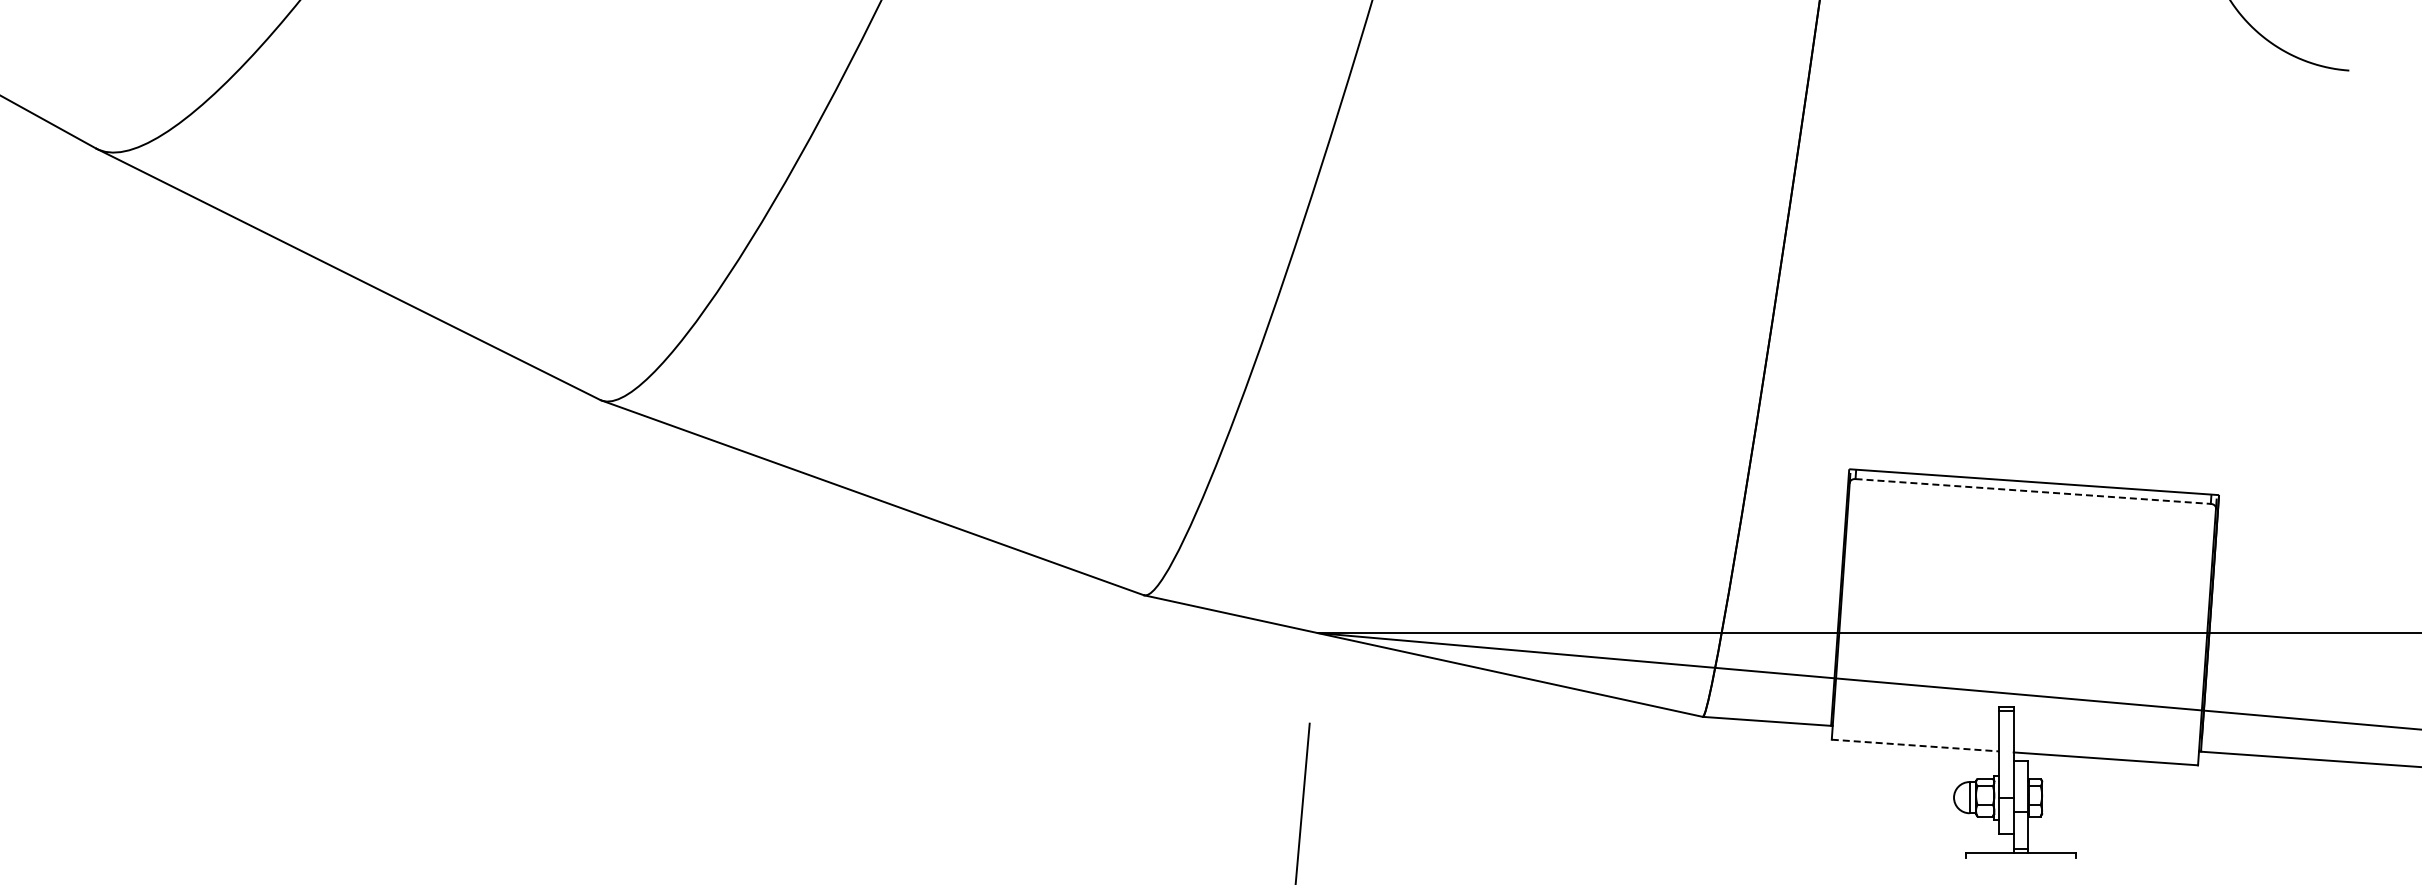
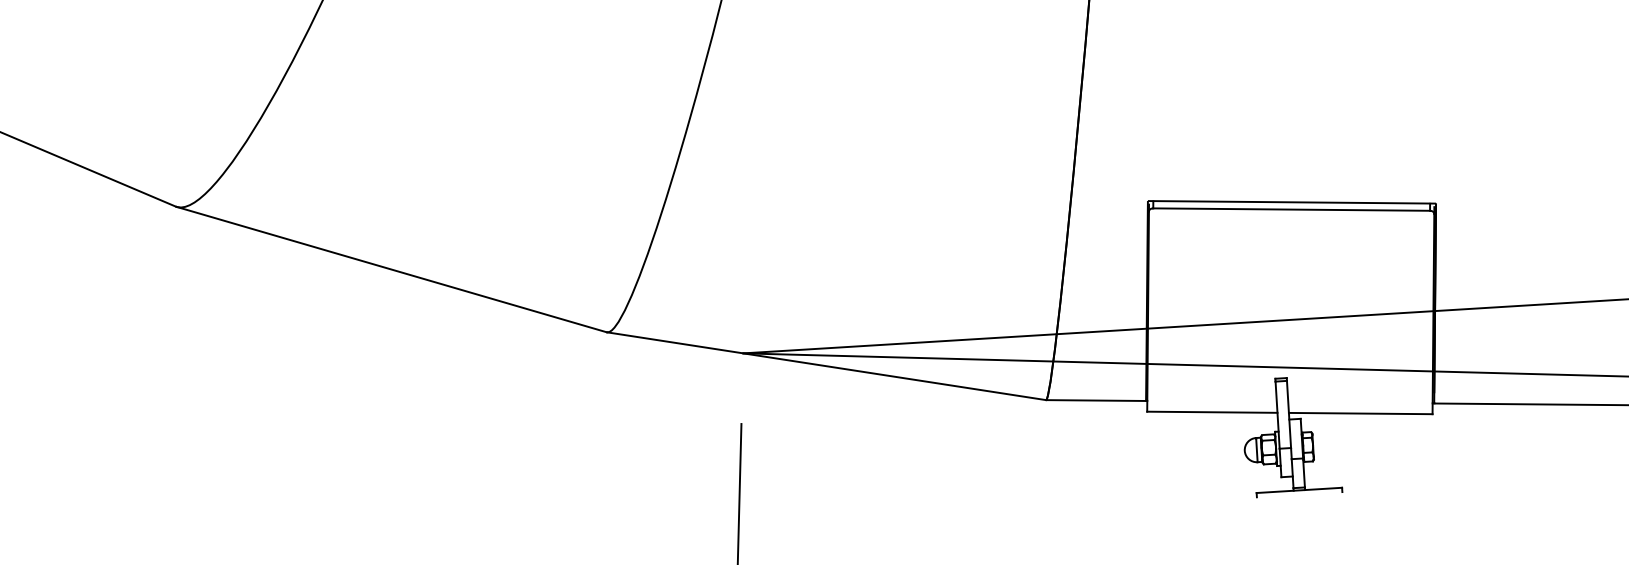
line: (2033, 491) -> (1291, 209), dashed -> solid
line: (1915, 745) -> (1212, 412), dashed -> solid

